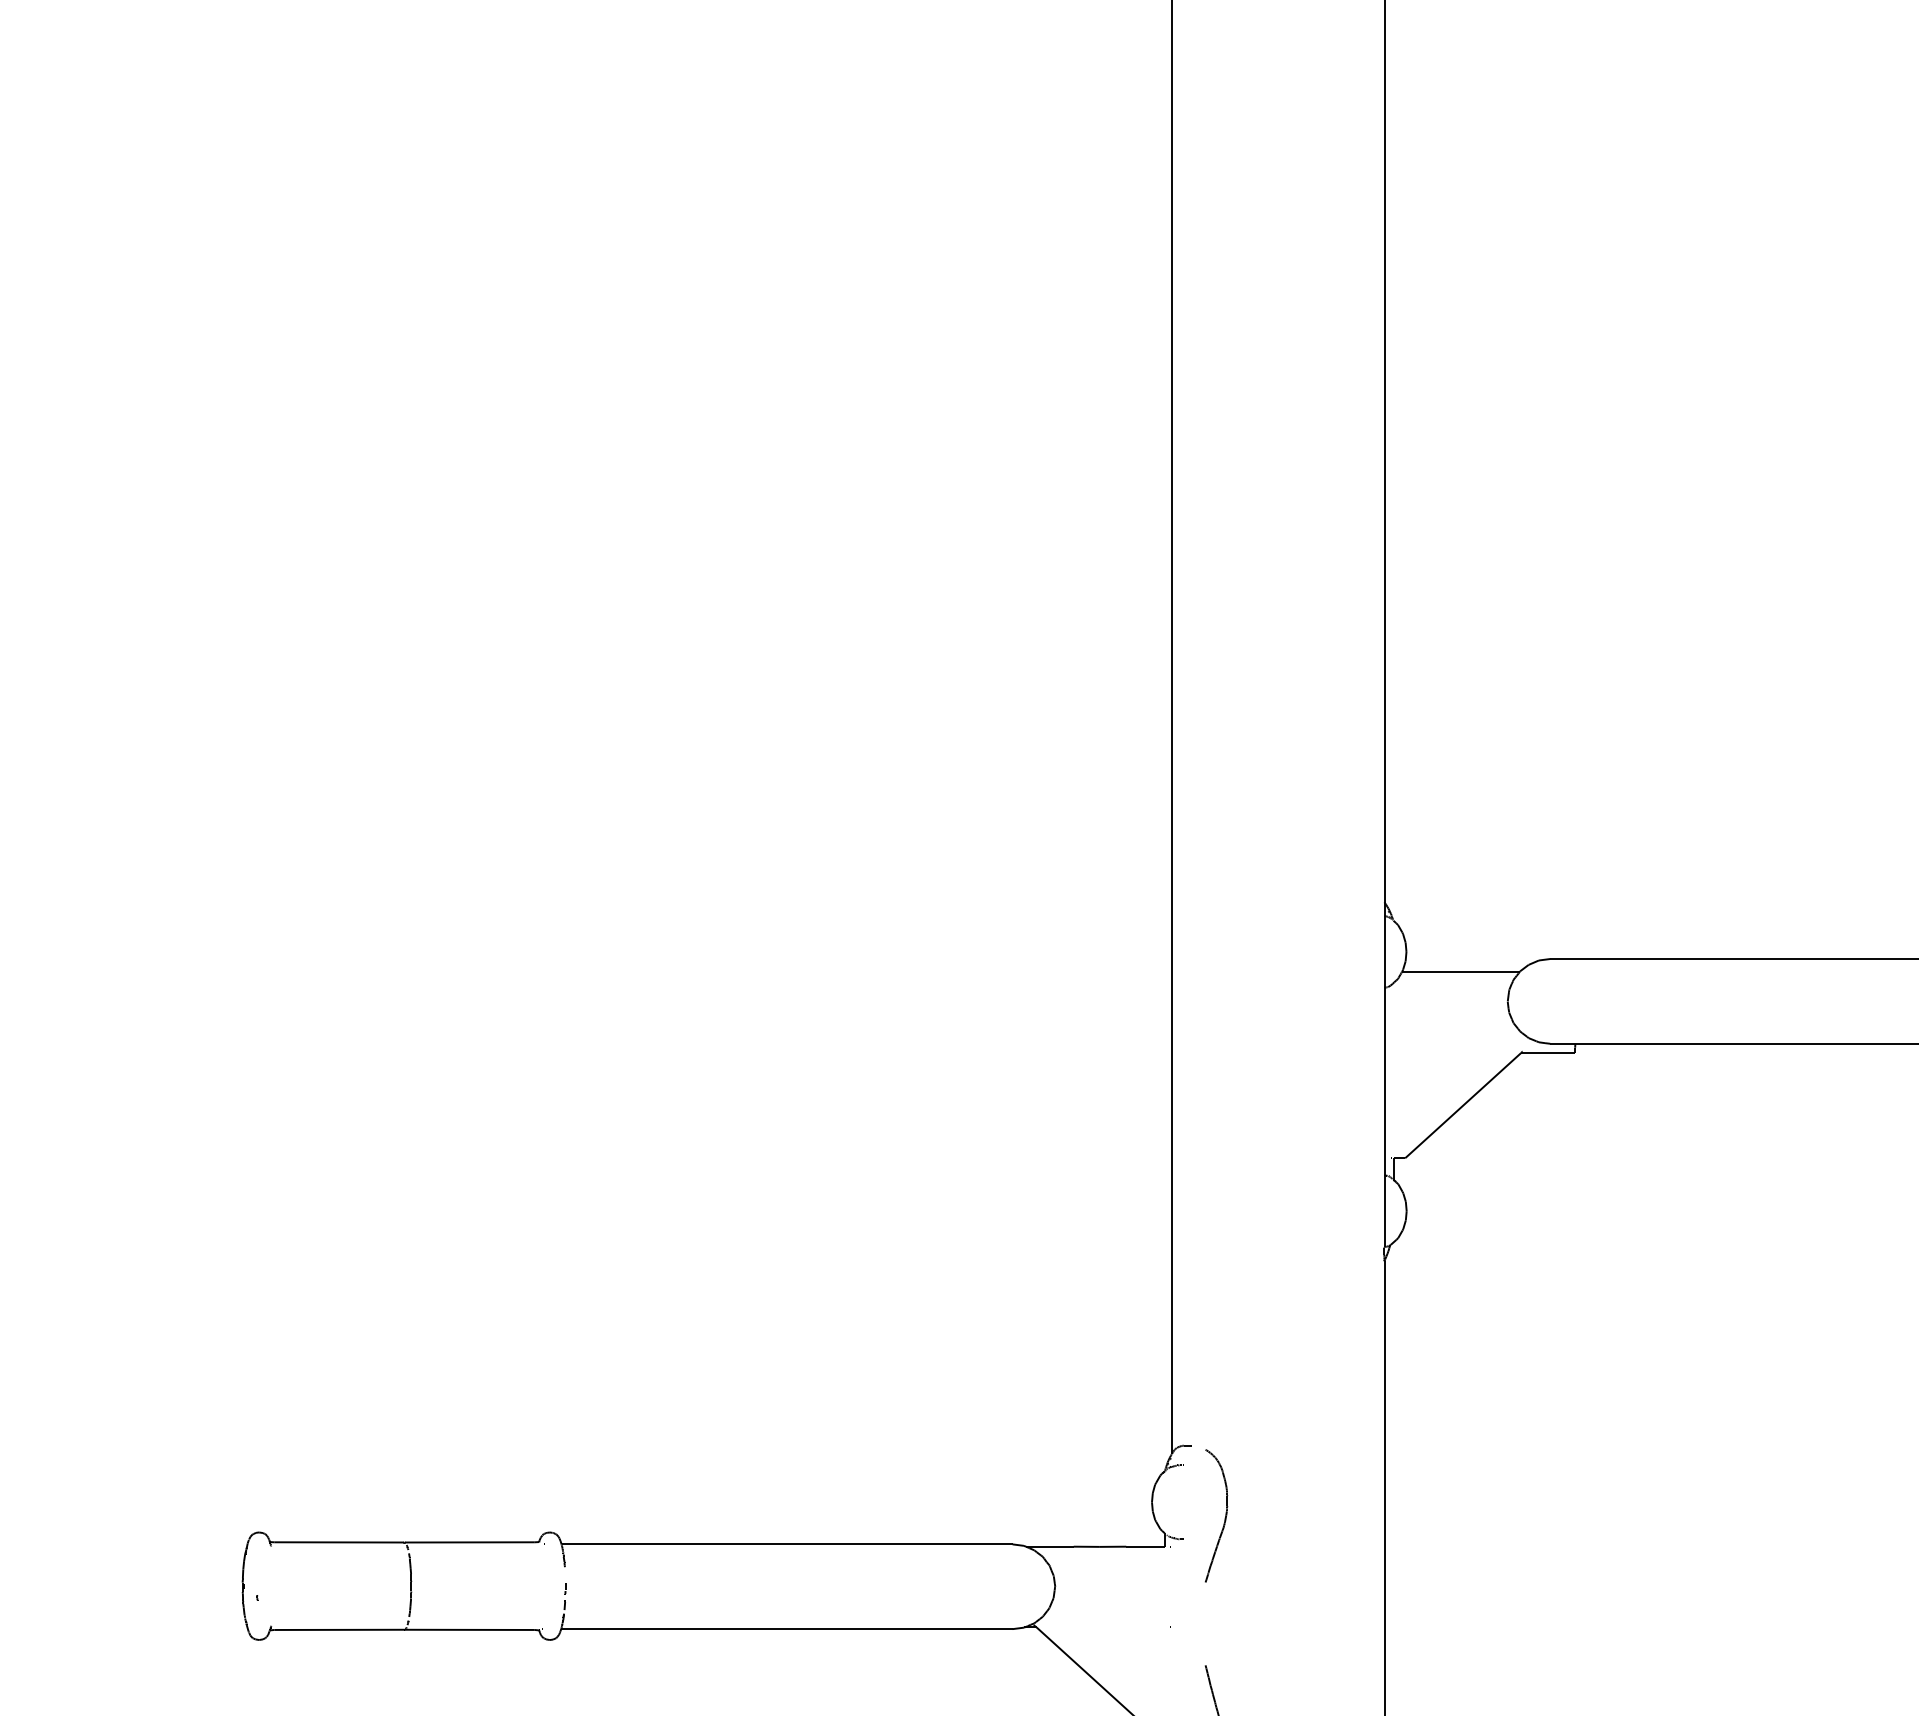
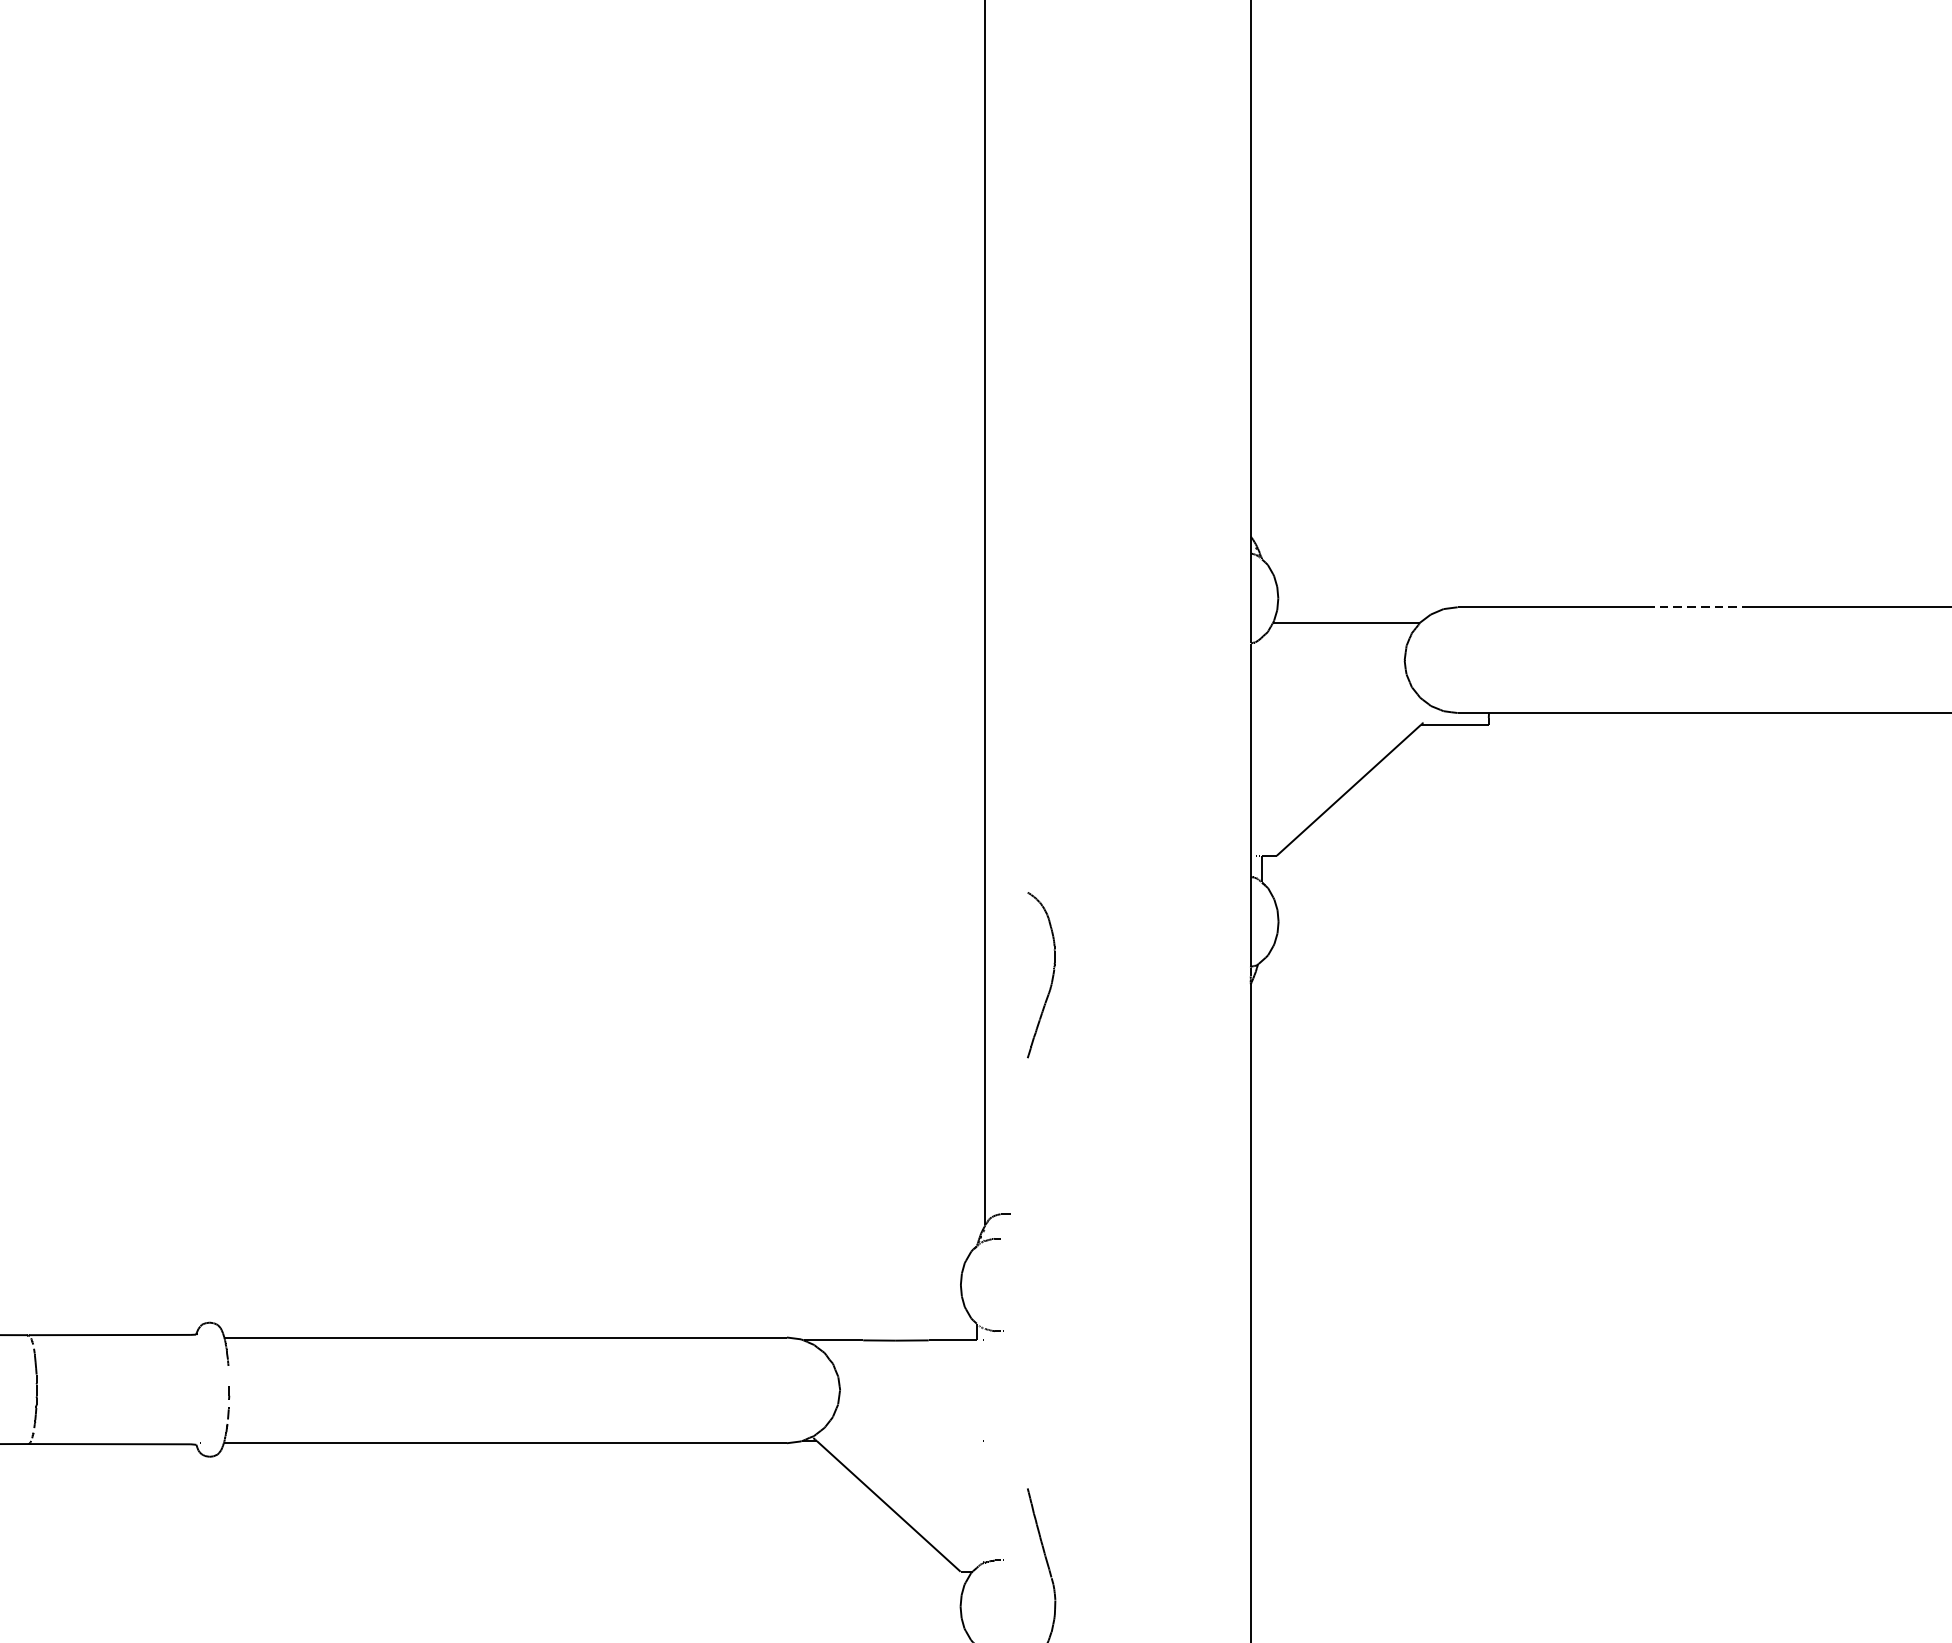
line: (1740, 959) -> (1695, 607), solid -> dashed
part: (1224, 1518) -> (1051, 978), moved

